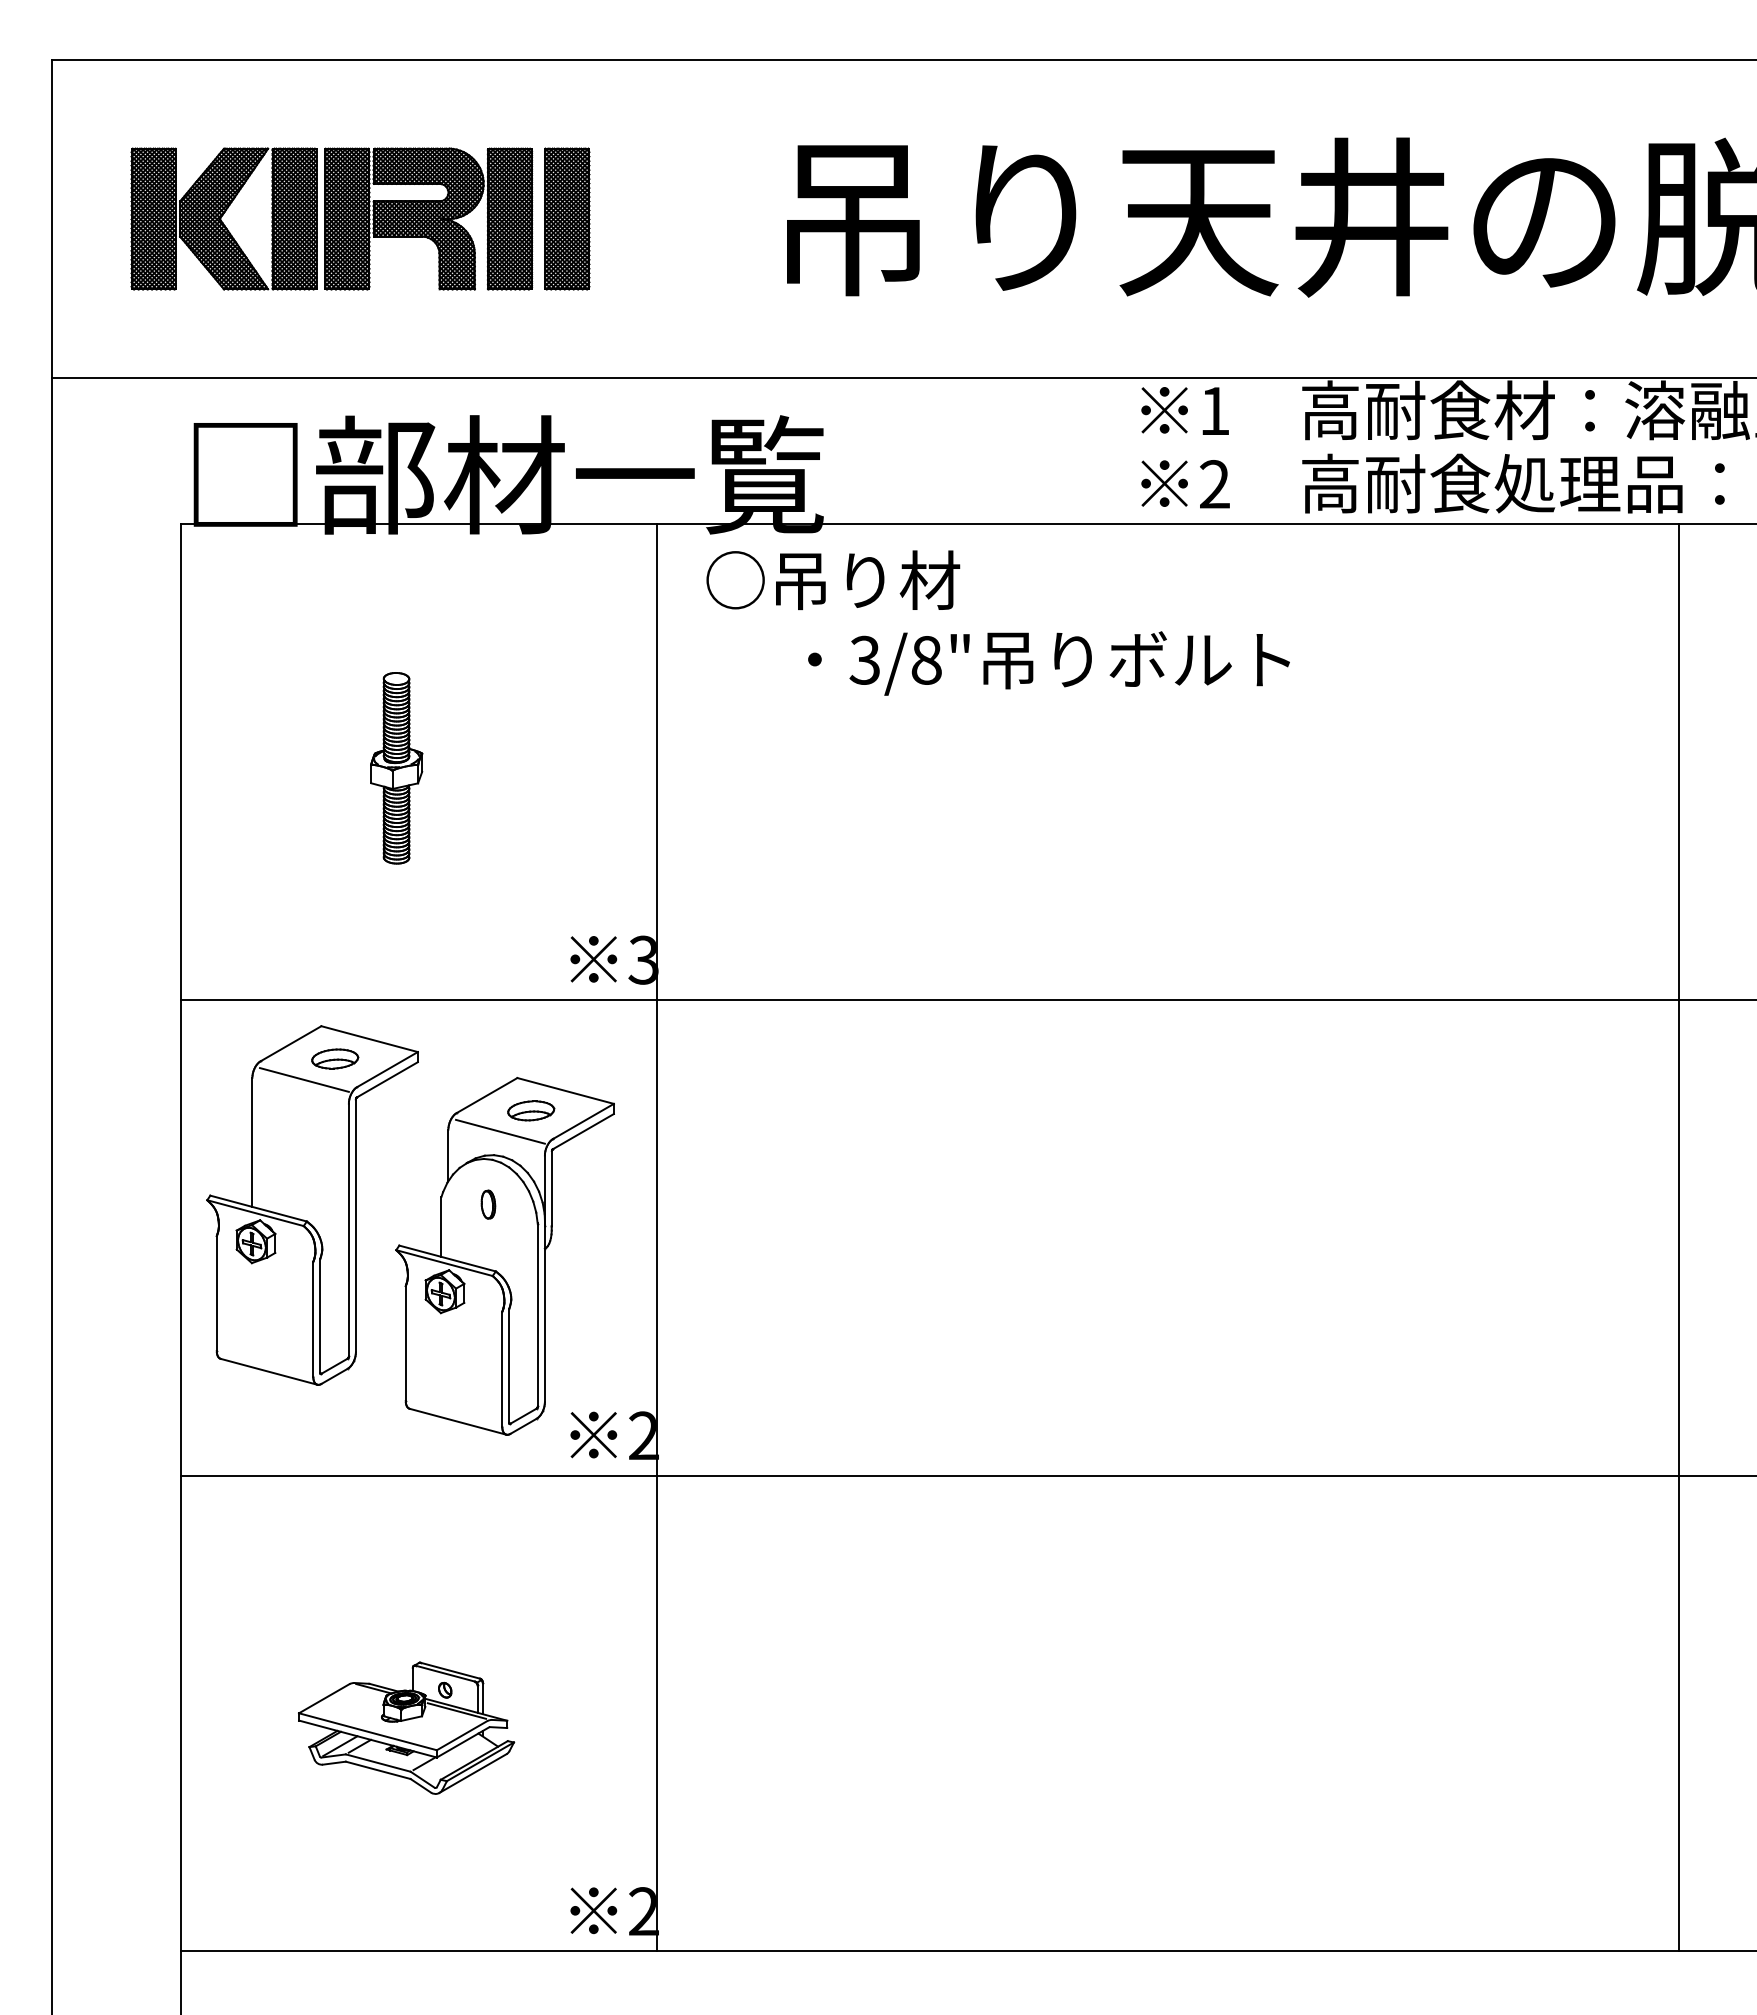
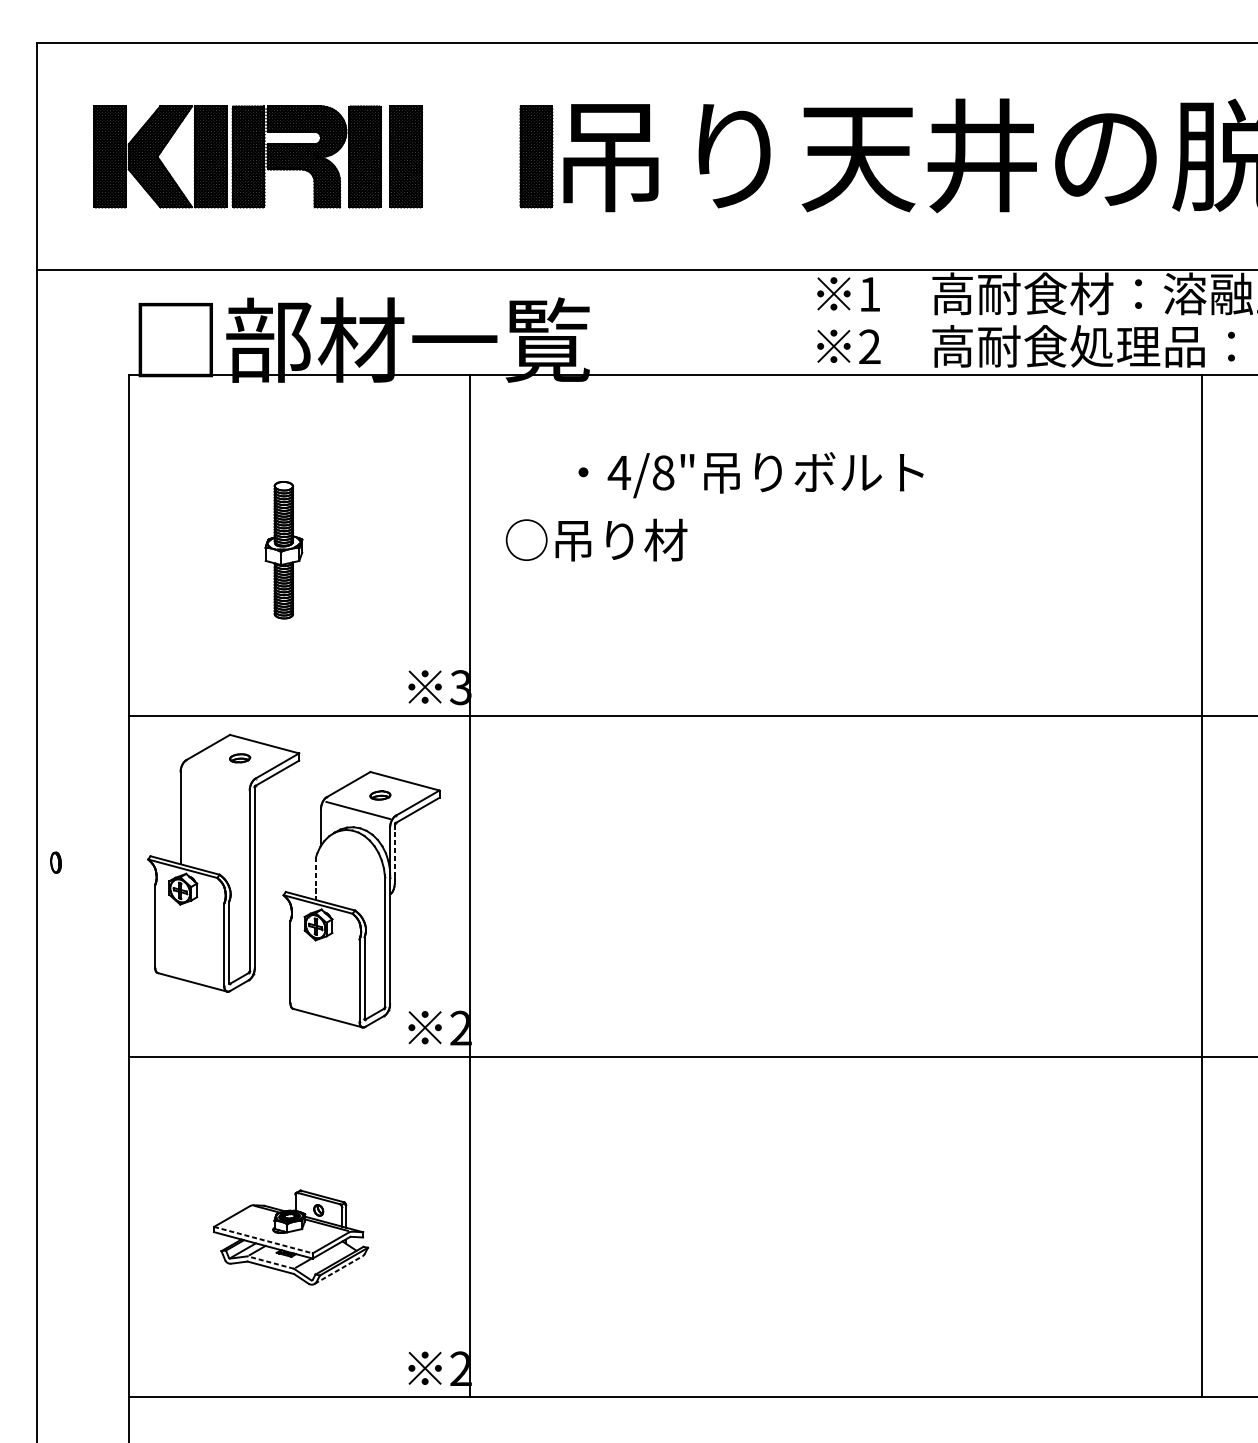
part: (749, 218) -> (536, 156), added
text: (833, 580) -> (596, 540), moved
text: (864, 659) -> (618, 472), 3/8" -> 4/8"
part: (335, 1058) -> (240, 758), size x0.6
line: (303, 1079) -> (217, 773), removed
part: (531, 1110) -> (380, 795), size x0.6
line: (551, 1189) -> (394, 851), solid -> dashed
part: (488, 1204) -> (56, 862), moved
line: (441, 1227) -> (316, 879), solid -> dashed
line: (368, 1731) -> (263, 1239), solid -> dashed
line: (378, 1763) -> (270, 1262), solid -> dashed
line: (472, 1773) -> (338, 1270), solid -> dashed

